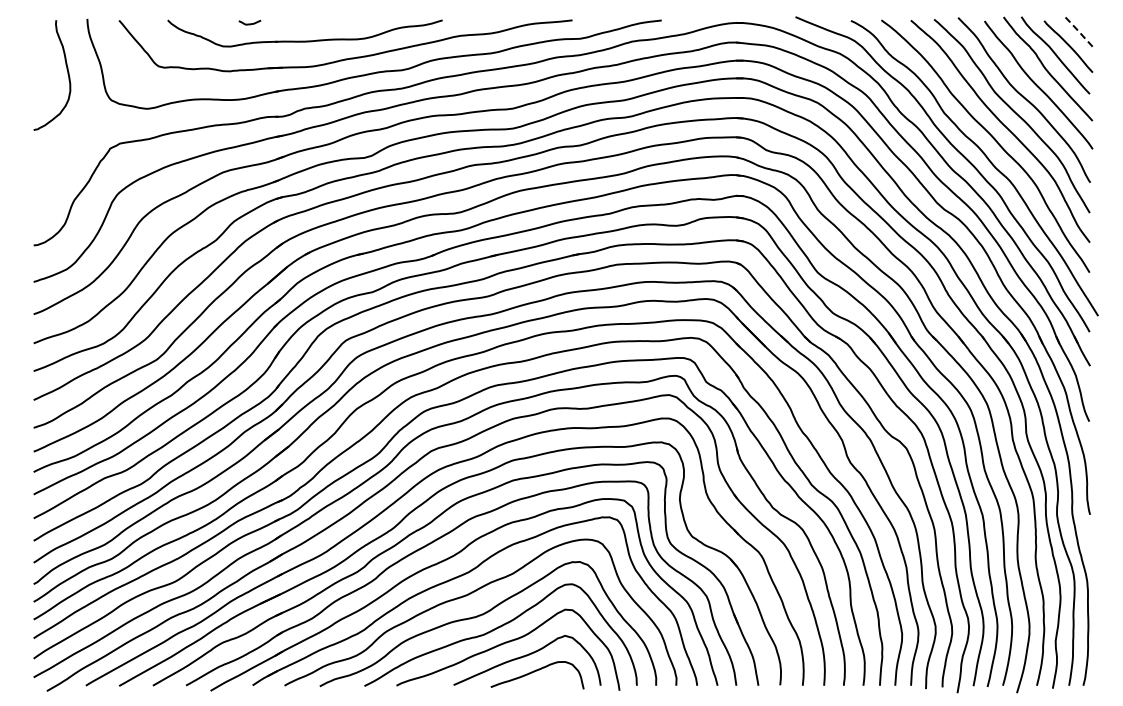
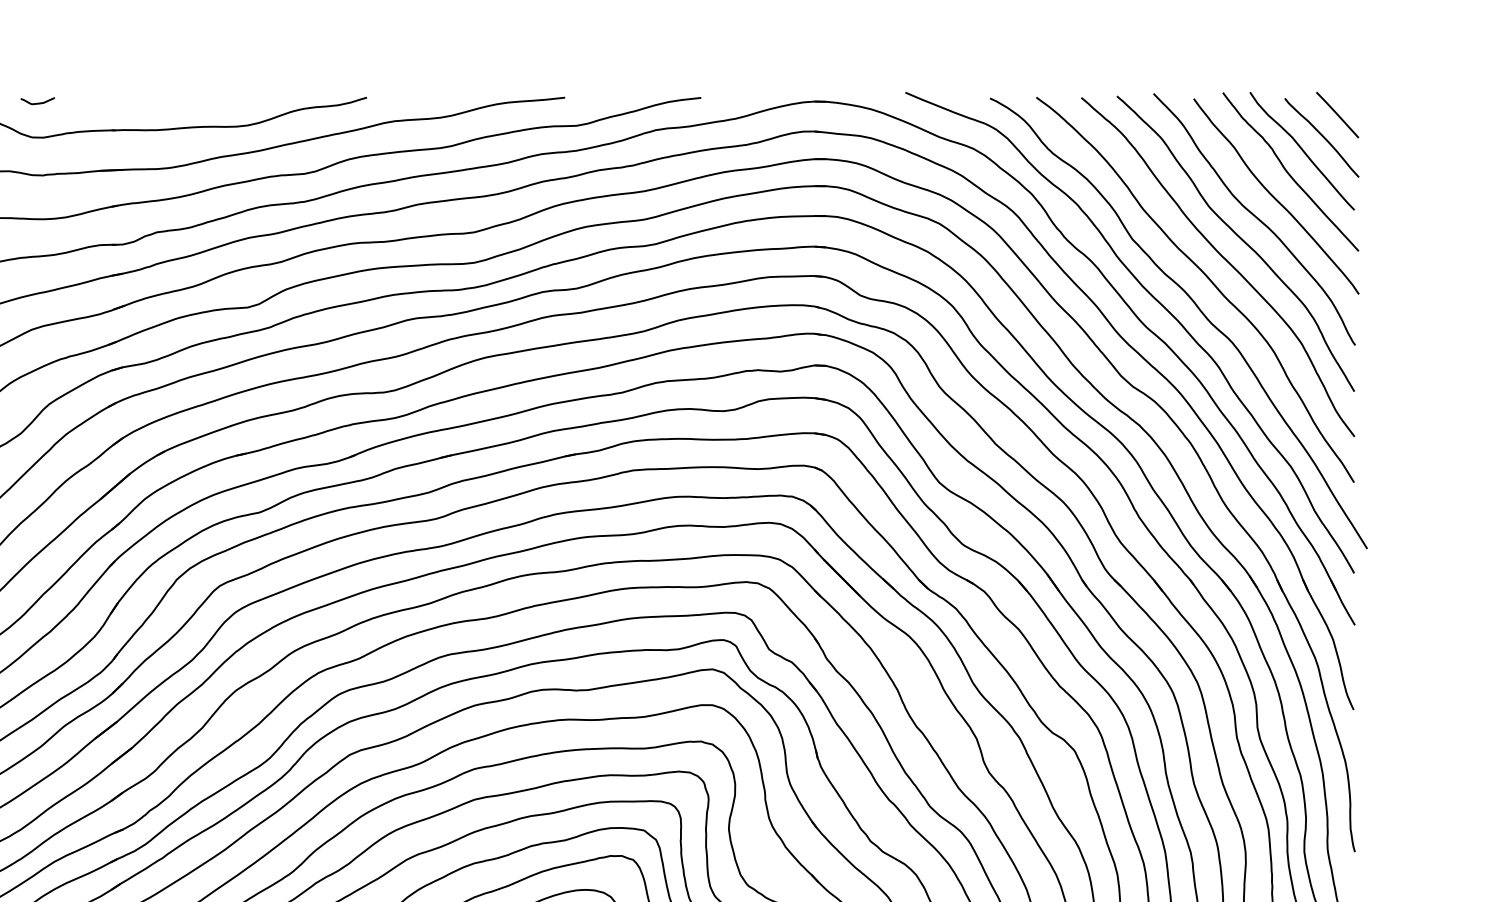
curve: (249, 23) -> (37, 102), moved
line: (1078, 30) -> (1337, 113), dashed -> solid

